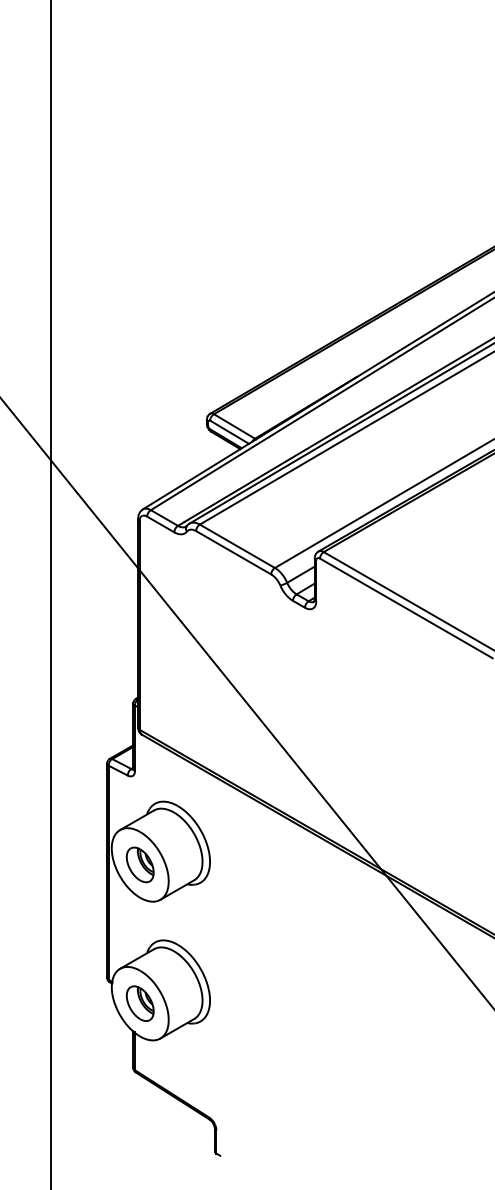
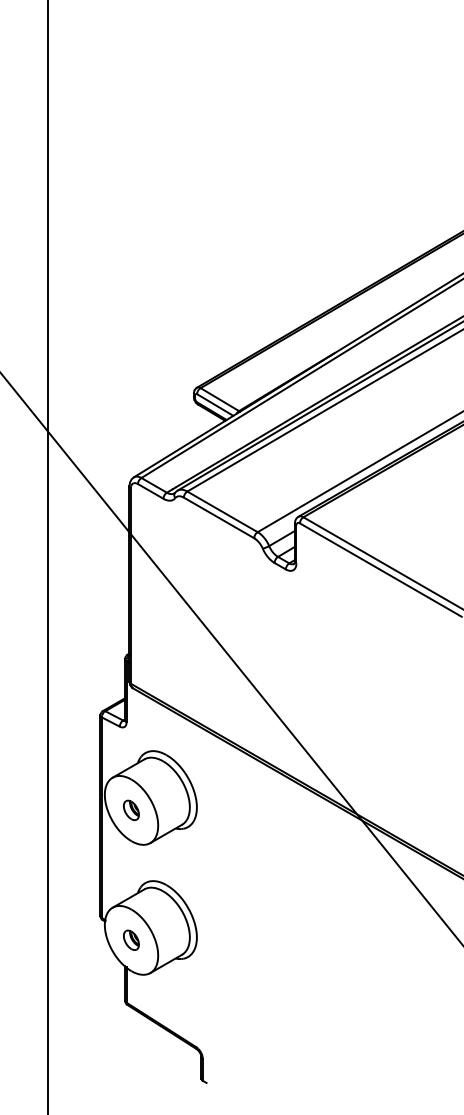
part: (139, 864) -> (130, 809), size x0.6
part: (139, 1003) -> (130, 940), size x0.6

